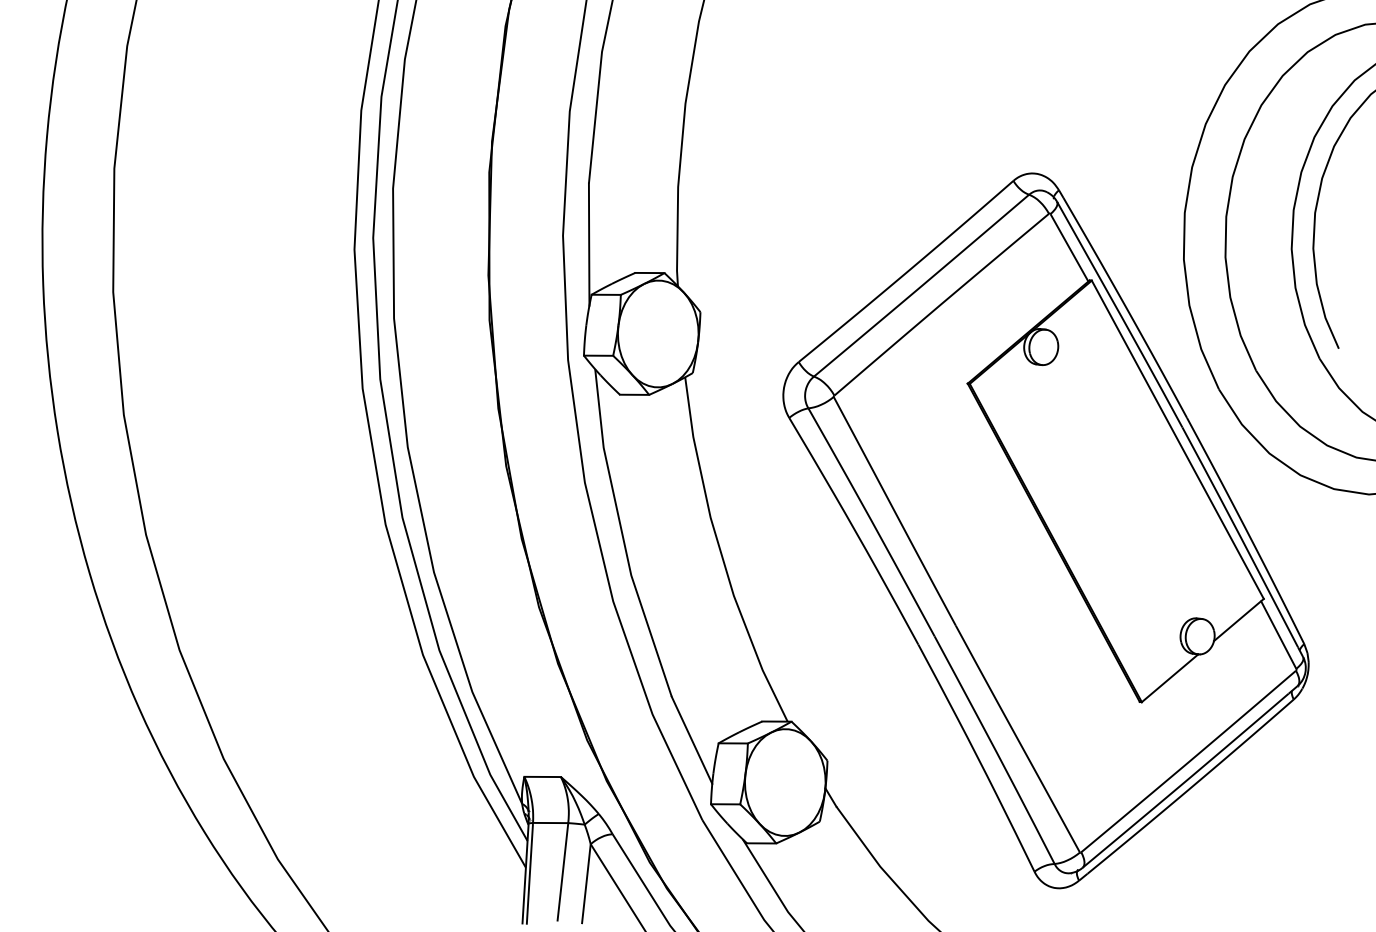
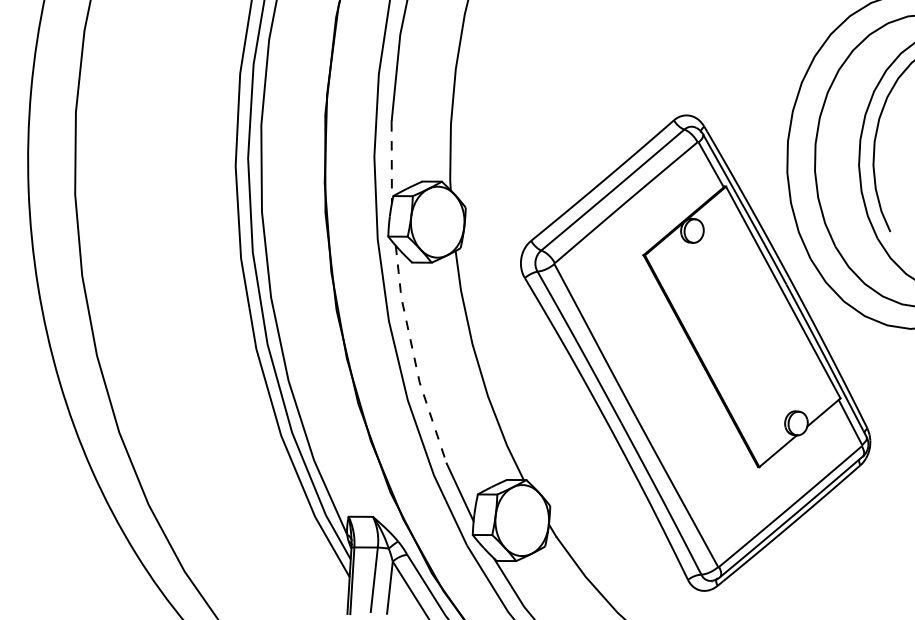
line: (588, 244) -> (391, 162), solid -> dashed
line: (623, 535) -> (414, 356), solid -> dashed

